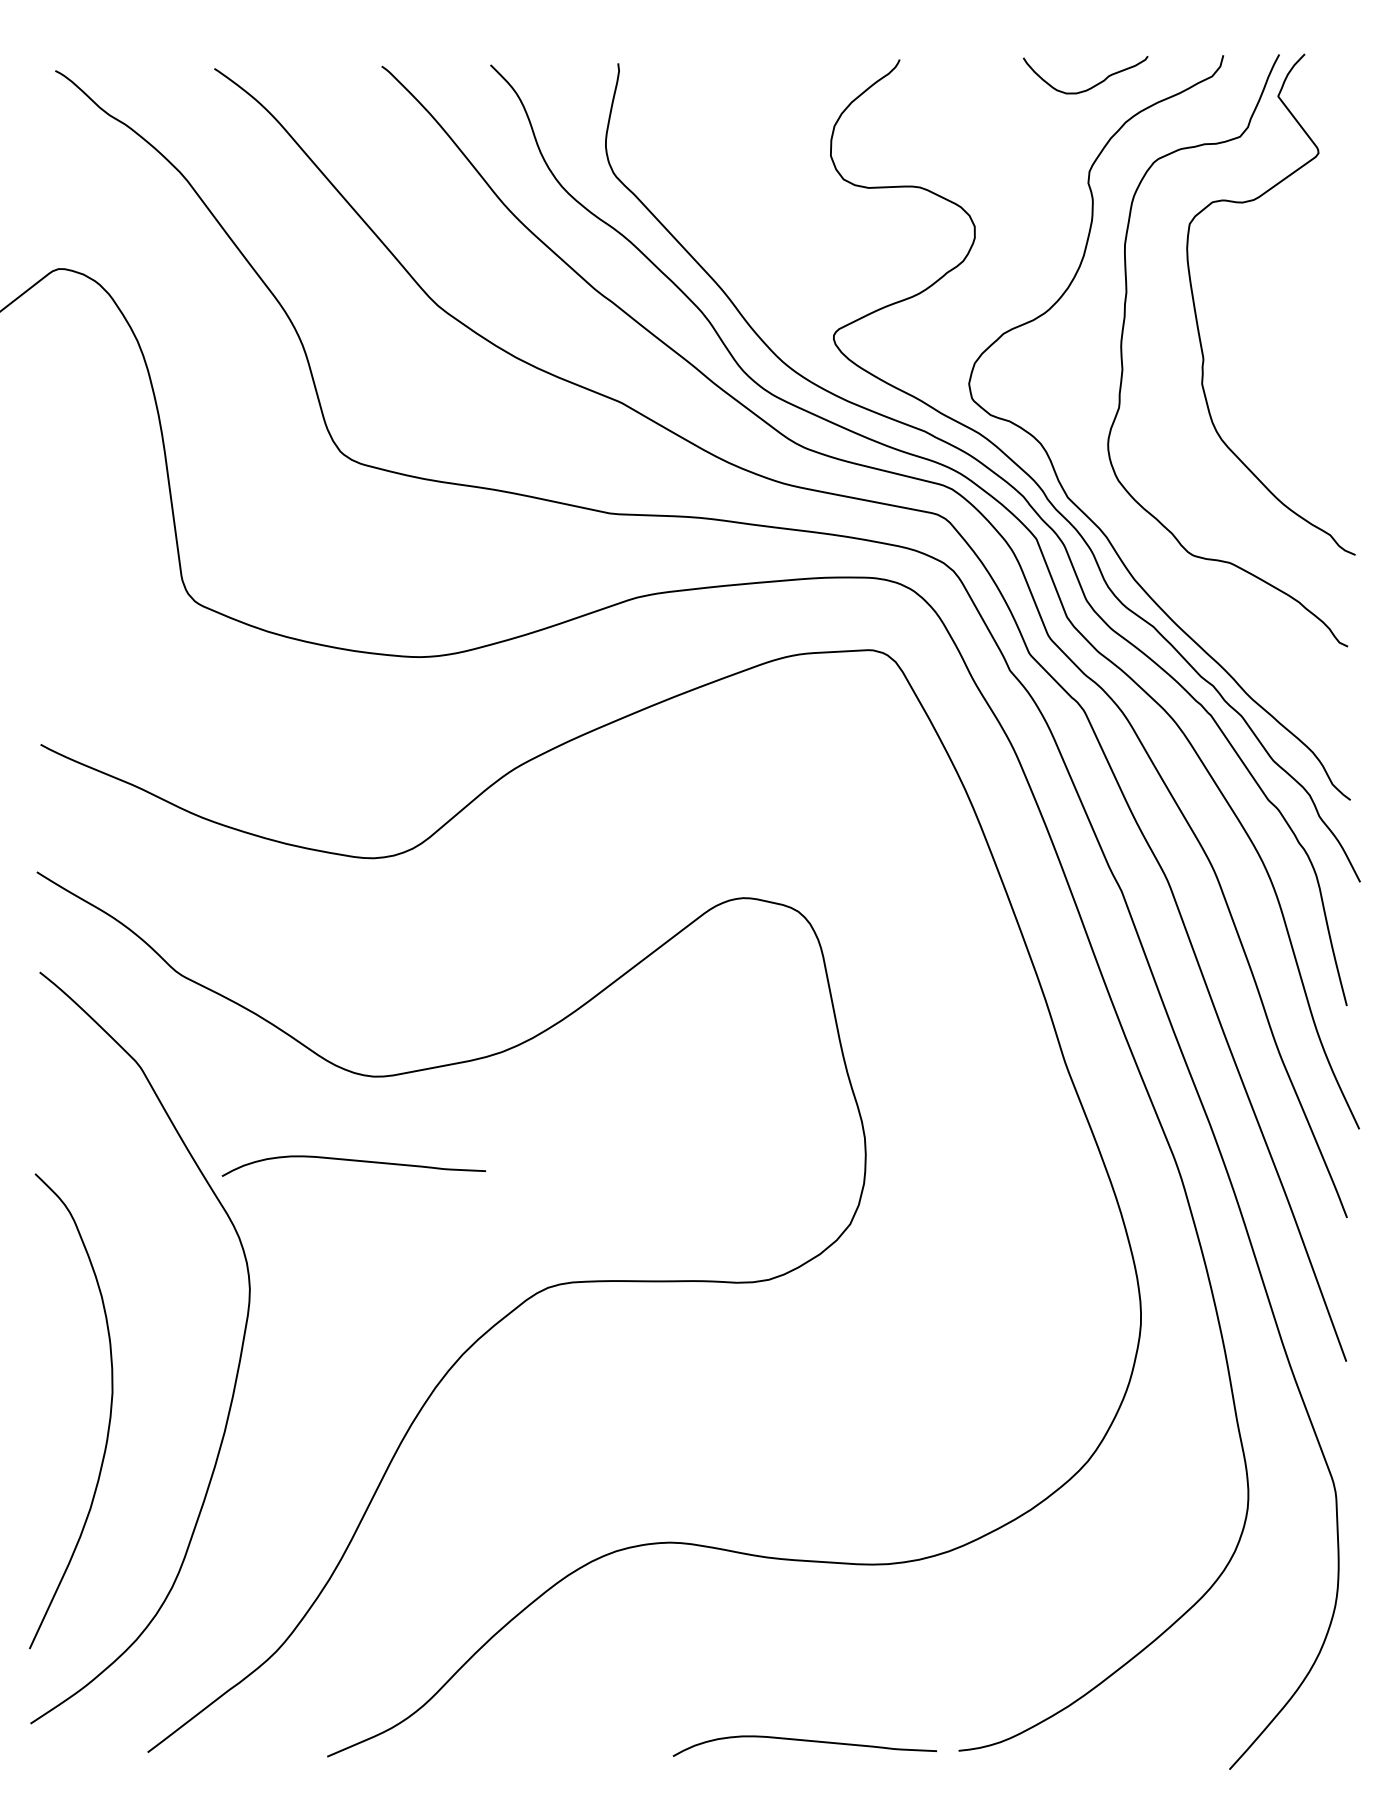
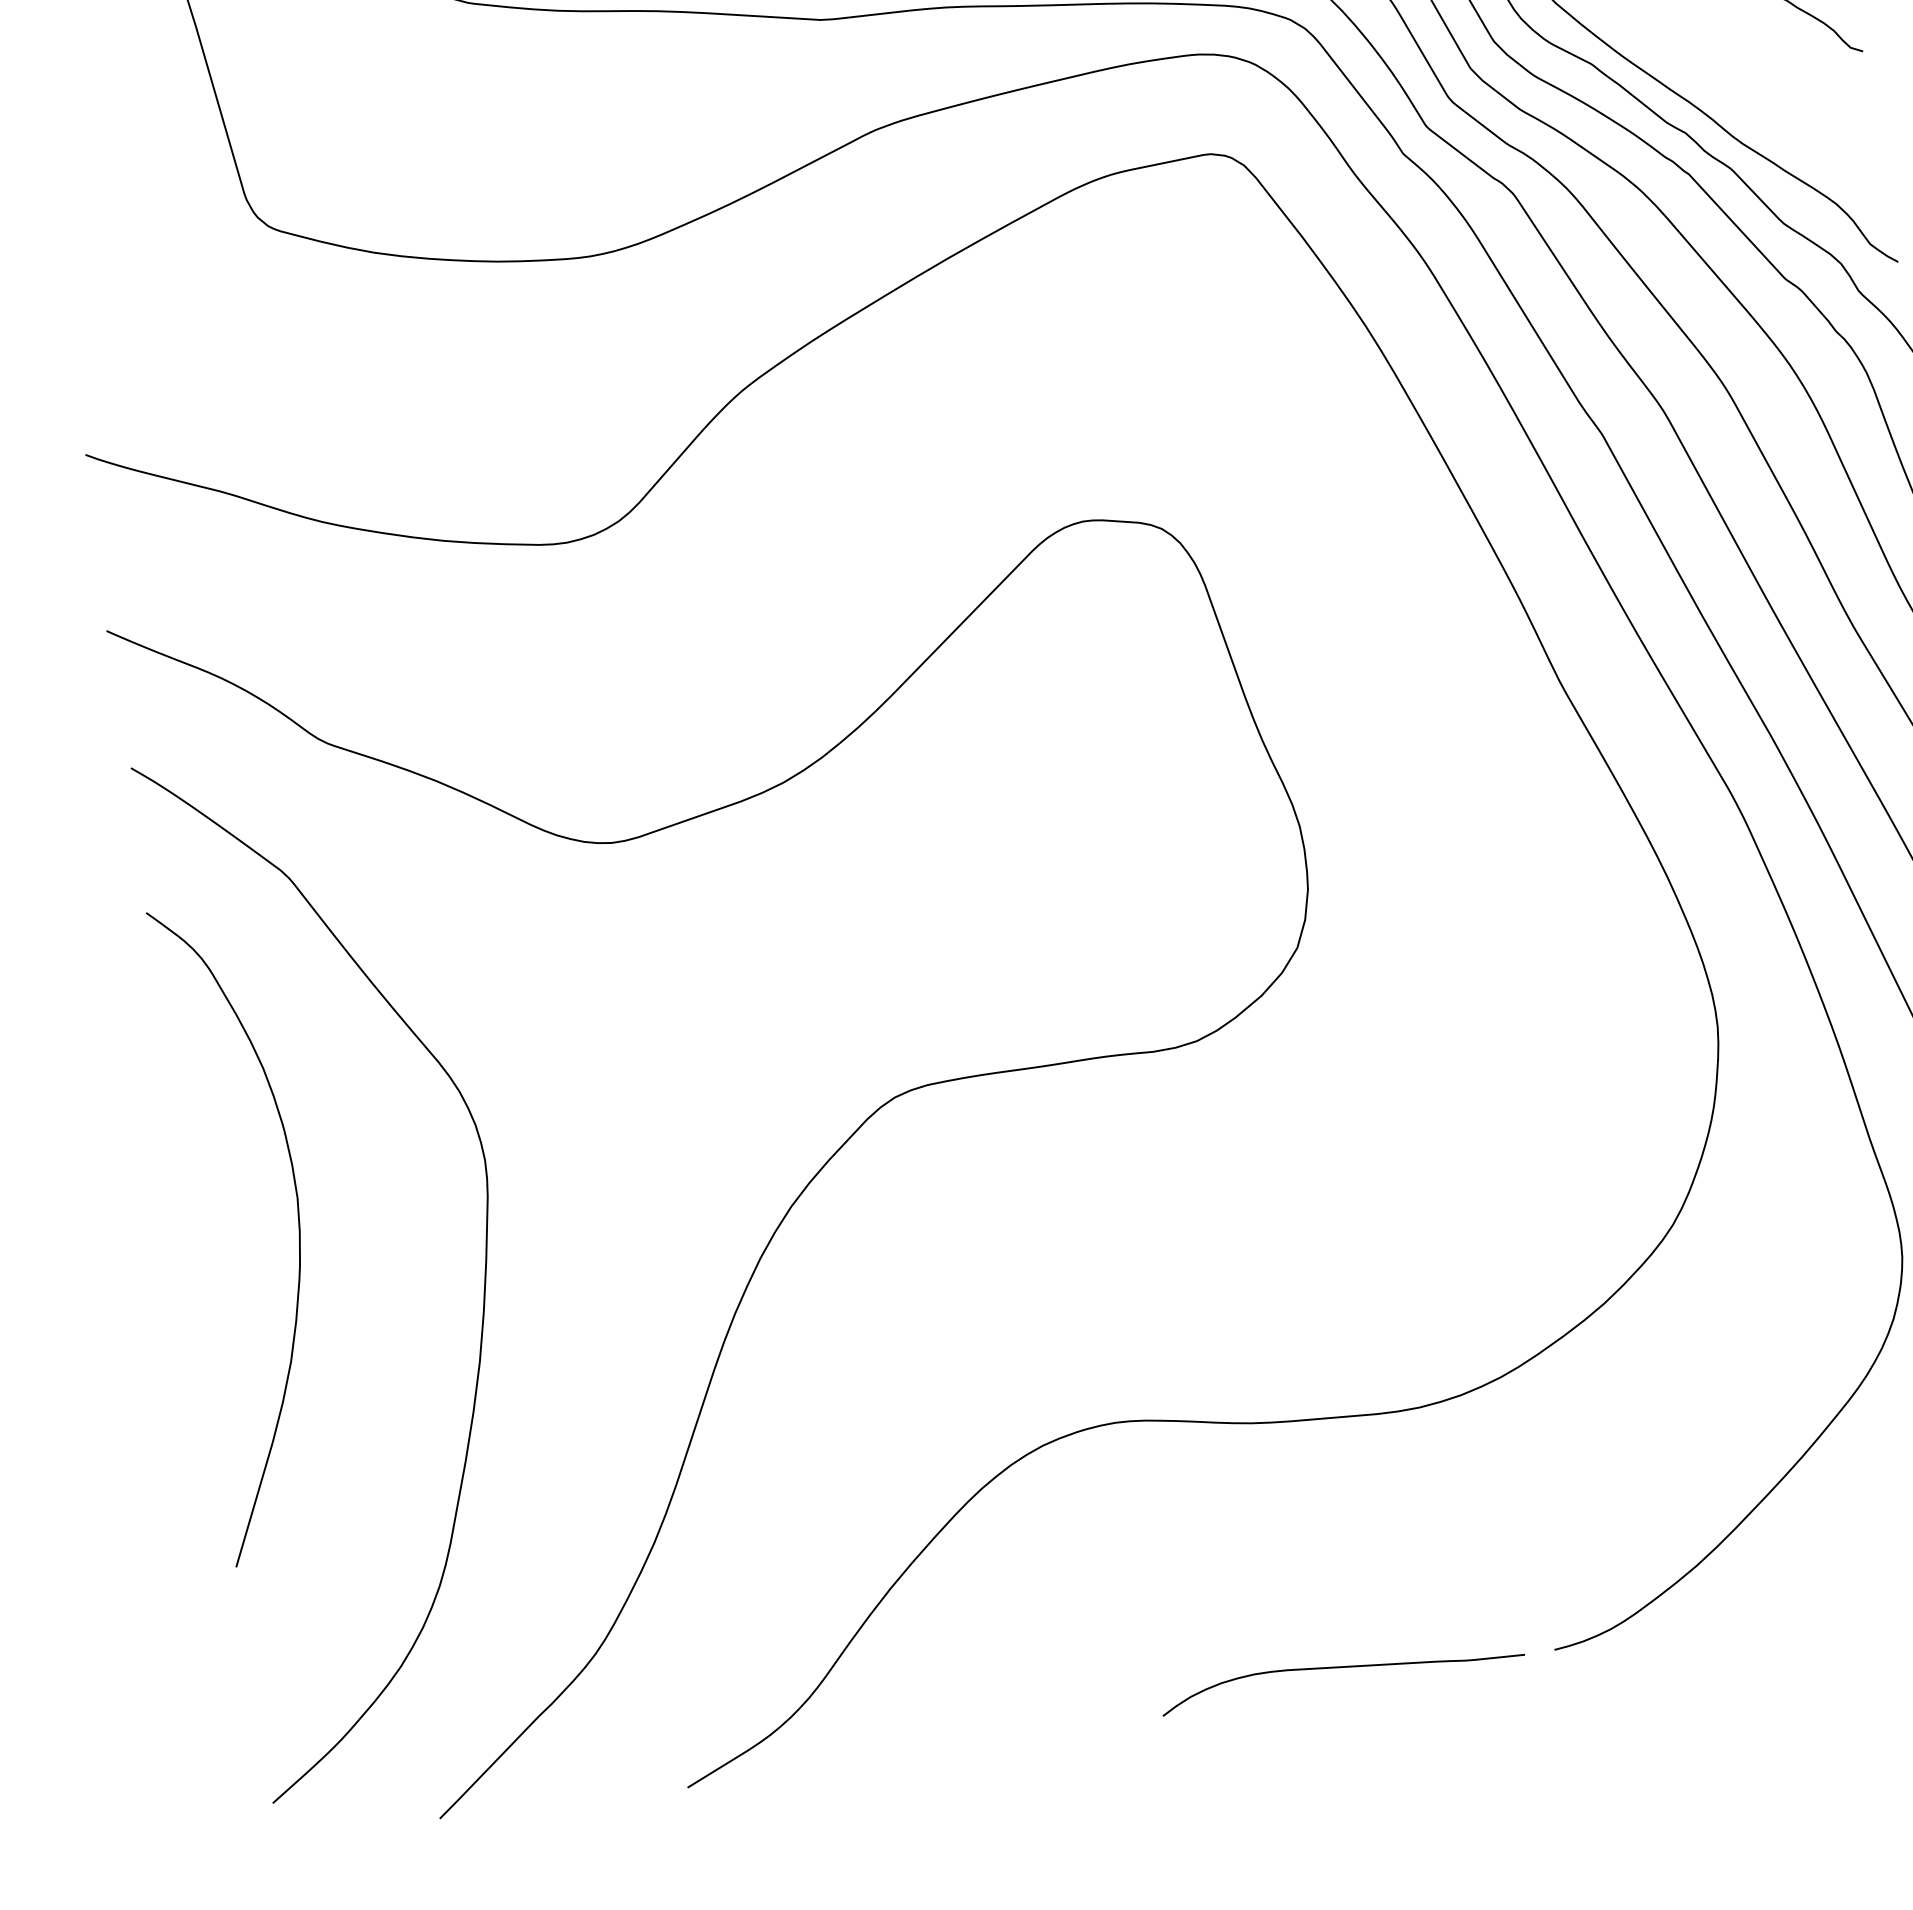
curve: (353, 1161) -> (601, 963), removed
curve: (109, 1413) -> (297, 1227), moved

